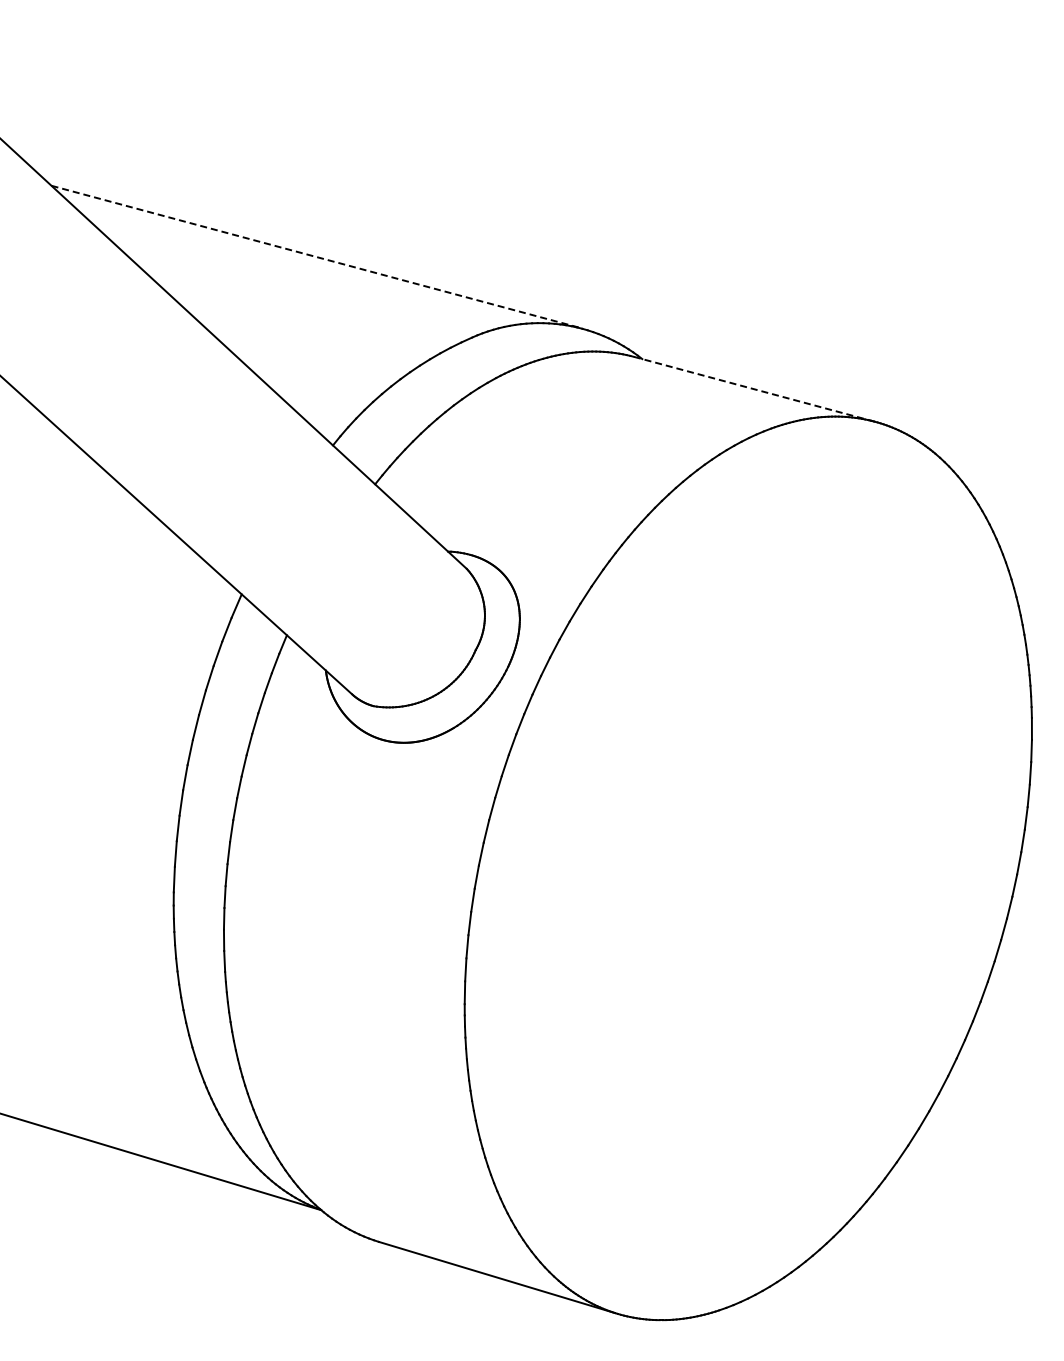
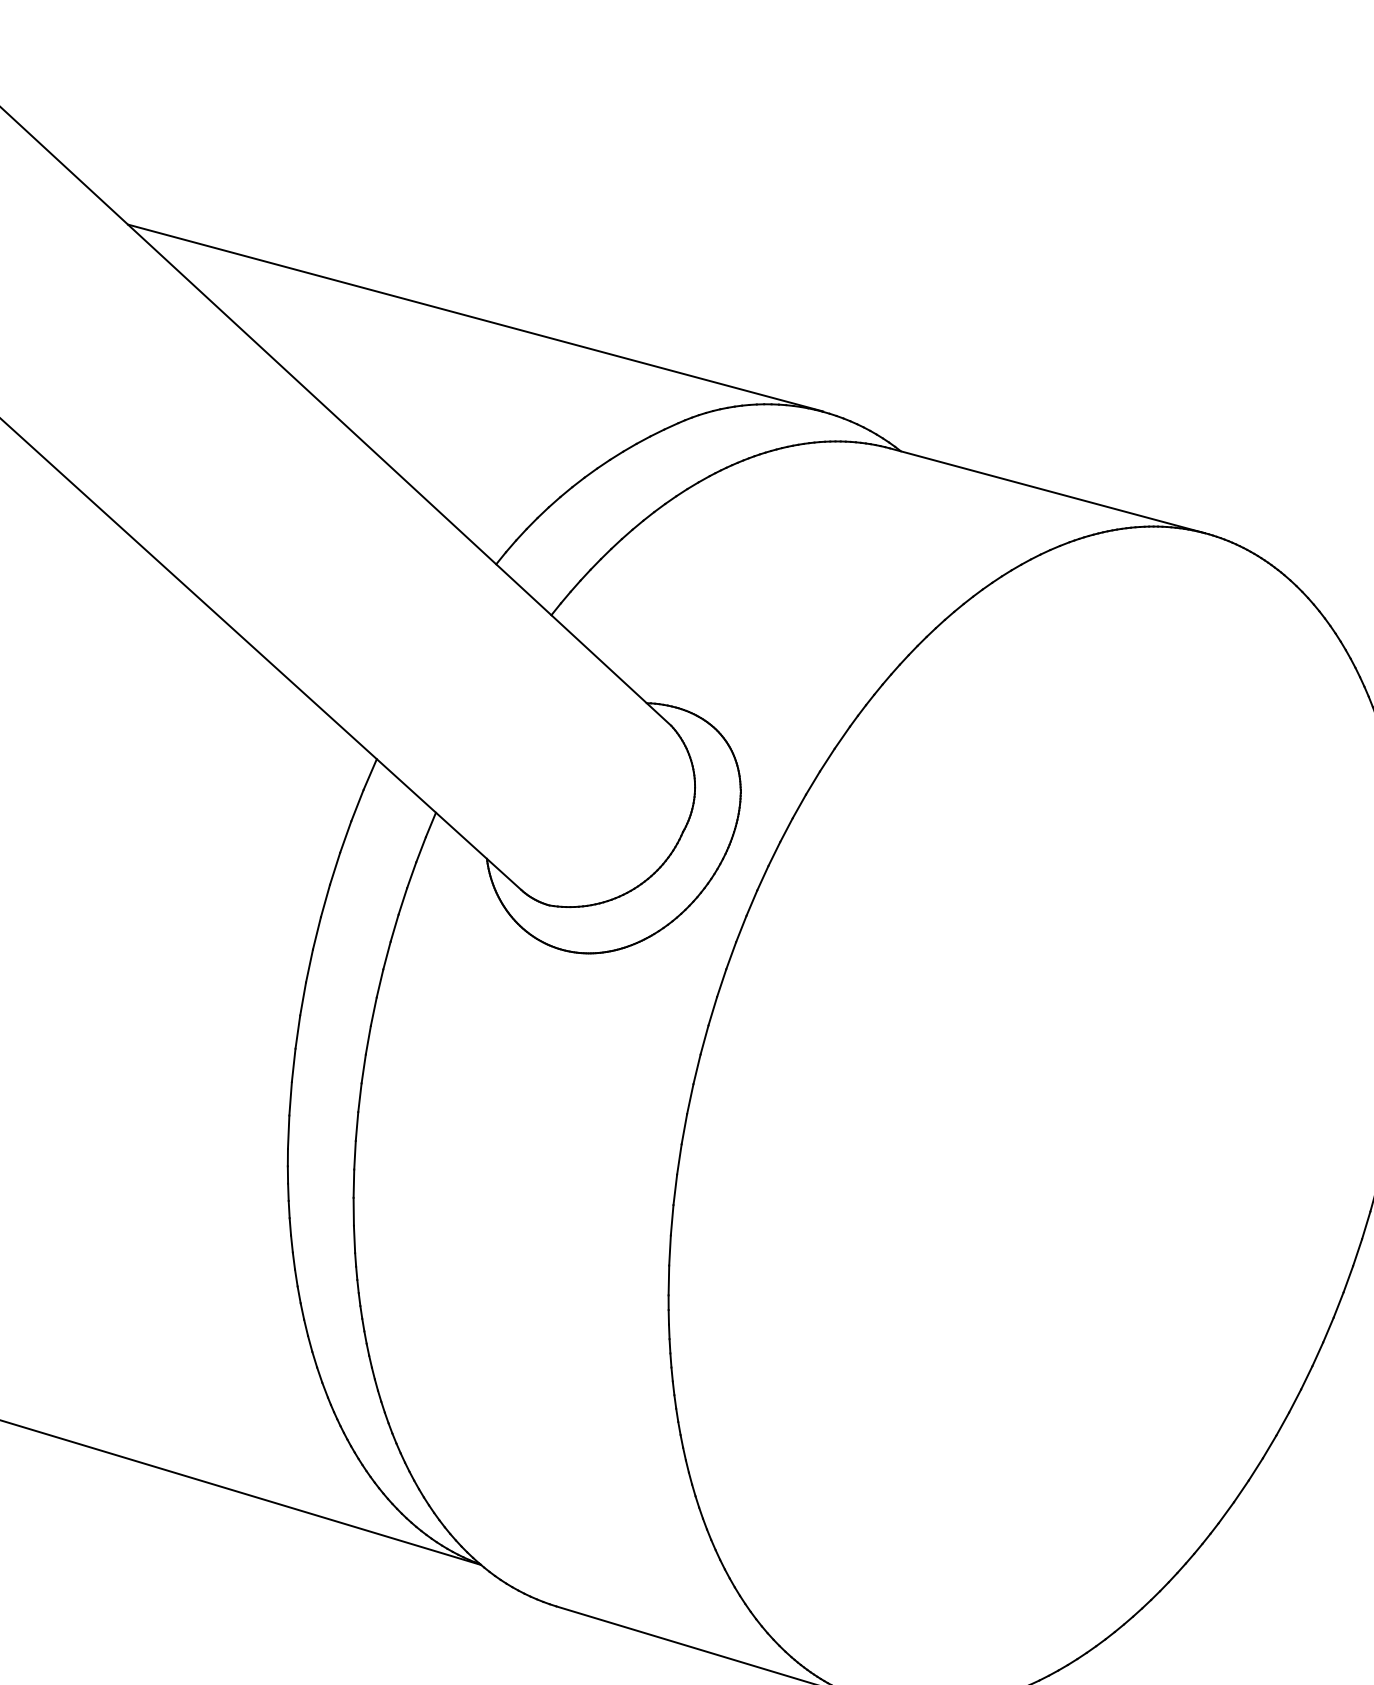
line: (317, 257) -> (475, 318), dashed -> solid
line: (754, 389) -> (1047, 491), dashed -> solid

